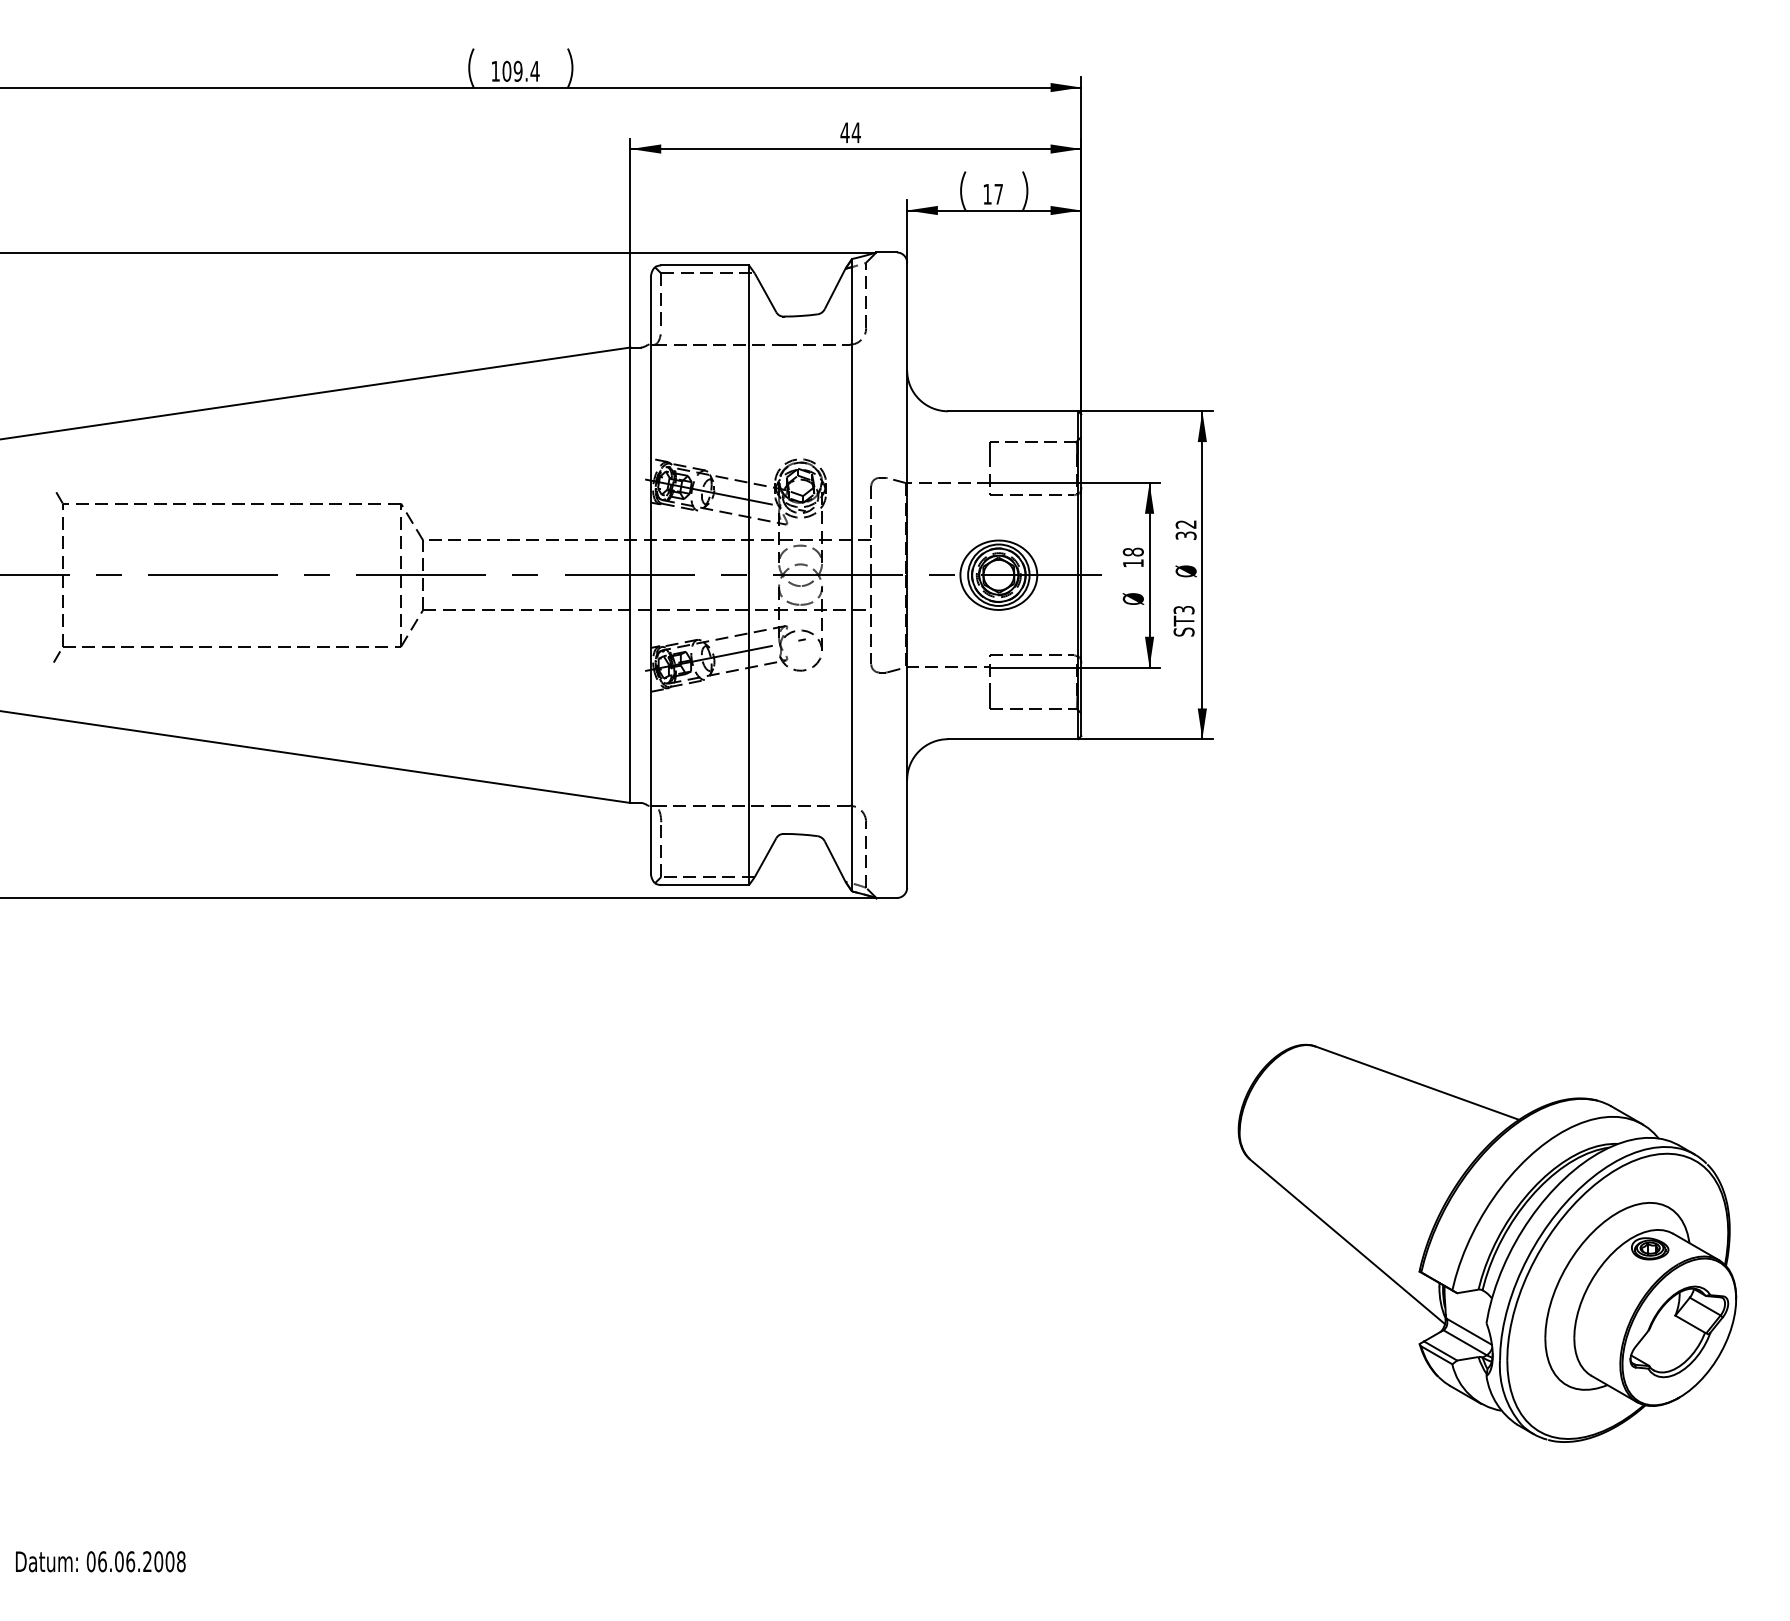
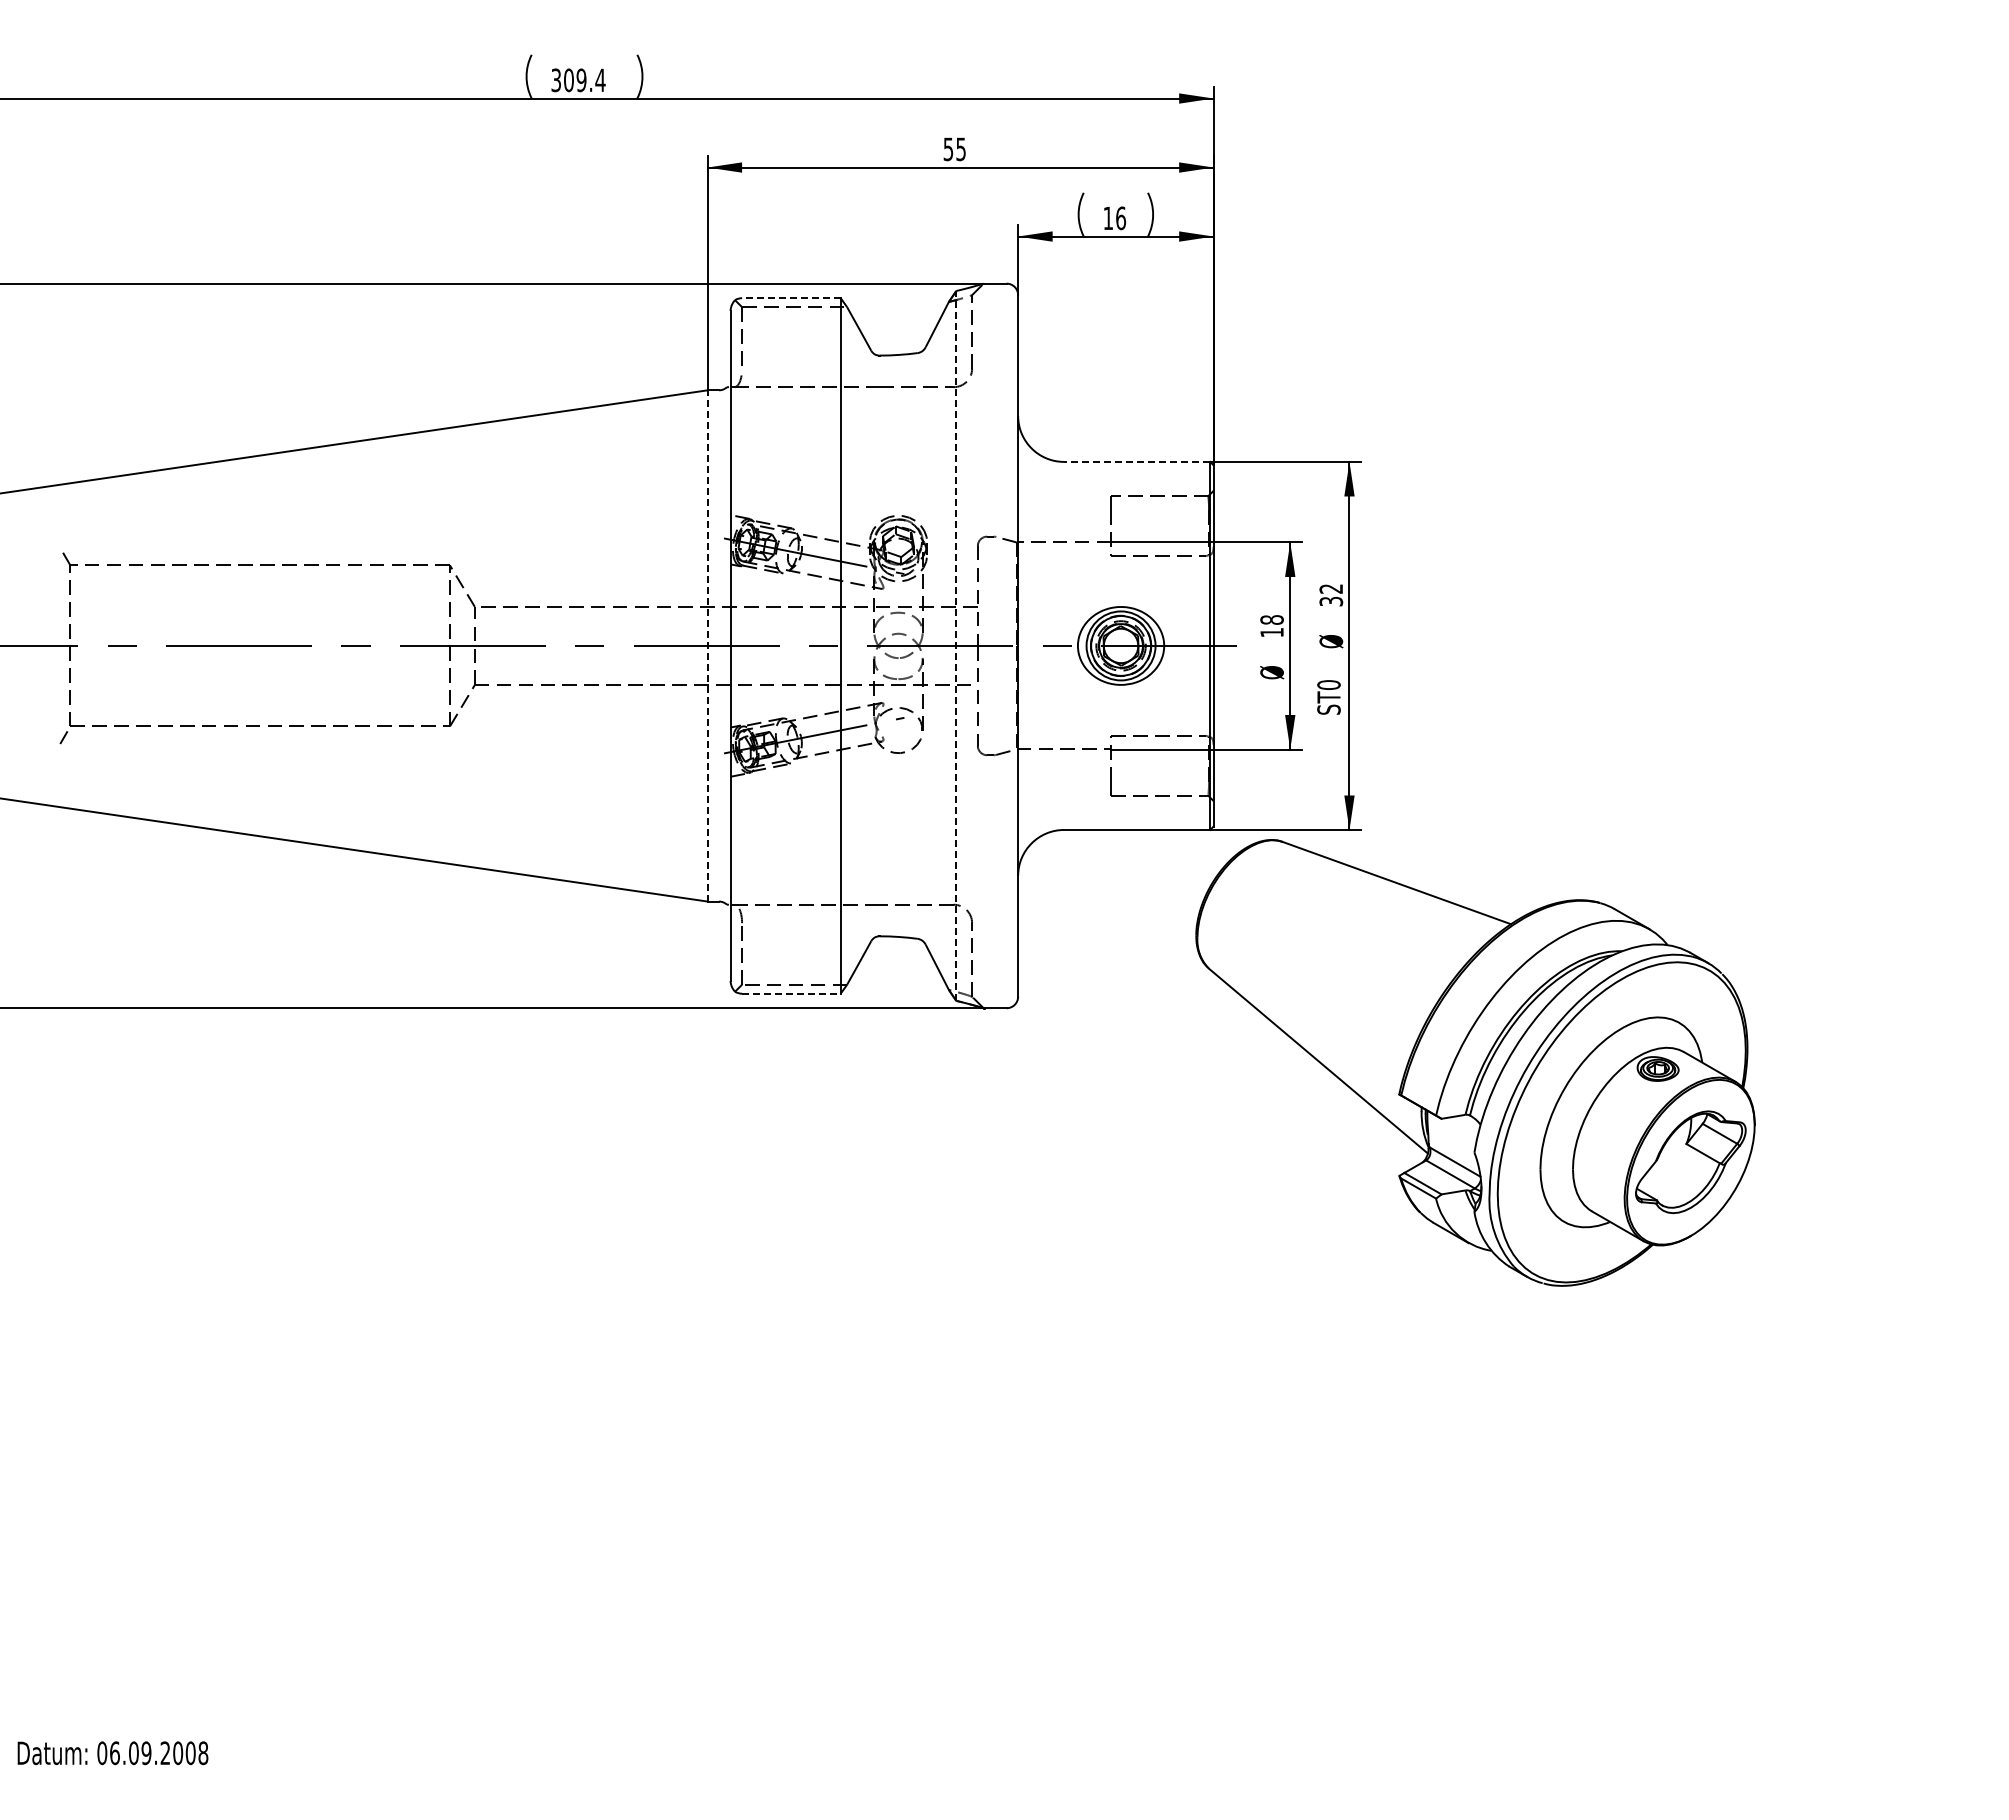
text: (494, 71) -> (555, 80), 109.4 -> 309.4
text: (850, 132) -> (954, 149), 44 -> 55
text: (999, 194) -> (1121, 218), 17 -> 16
line: (704, 265) -> (790, 298), solid -> dashed
line: (1012, 410) -> (1136, 461), solid -> dashed
line: (630, 574) -> (707, 645), solid -> dashed
line: (852, 574) -> (956, 645), solid -> dashed
text: (1183, 609) -> (1328, 684), ST3 -> ST0
line: (705, 884) -> (791, 993), solid -> dashed
part: (1487, 1243) -> (1475, 1062), moved
text: (130, 1561) -> (146, 1753), 06.06.2008 -> 06.09.2008

